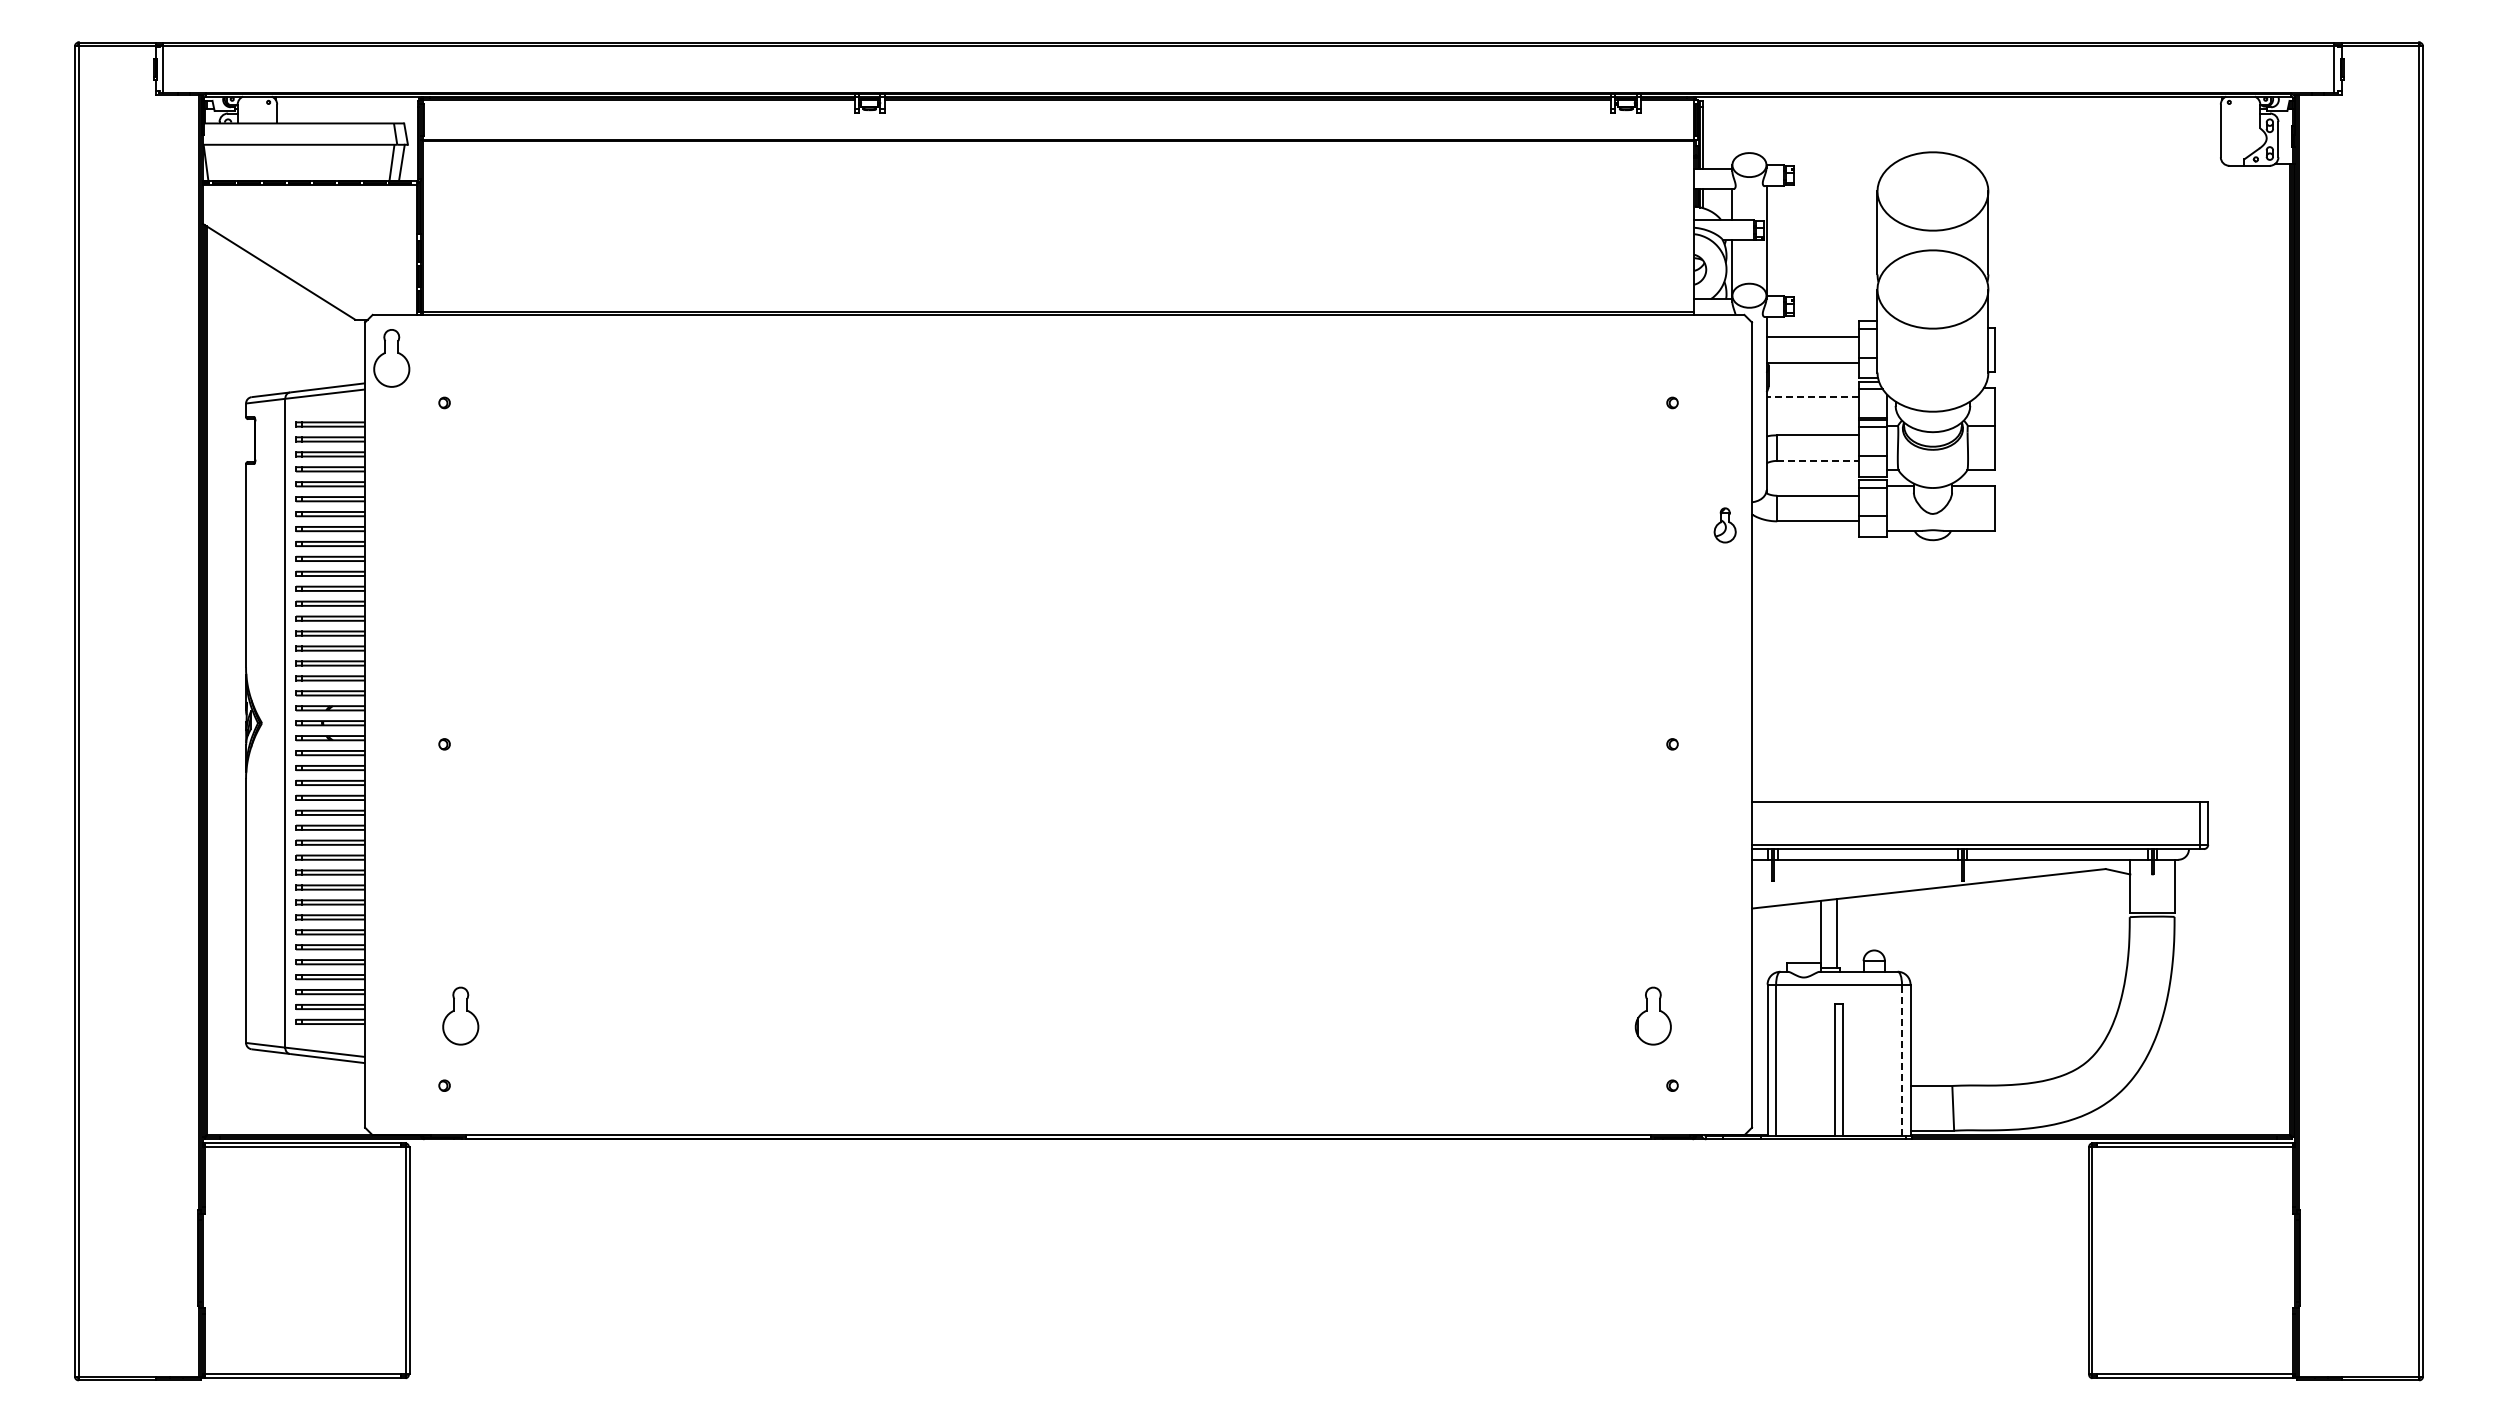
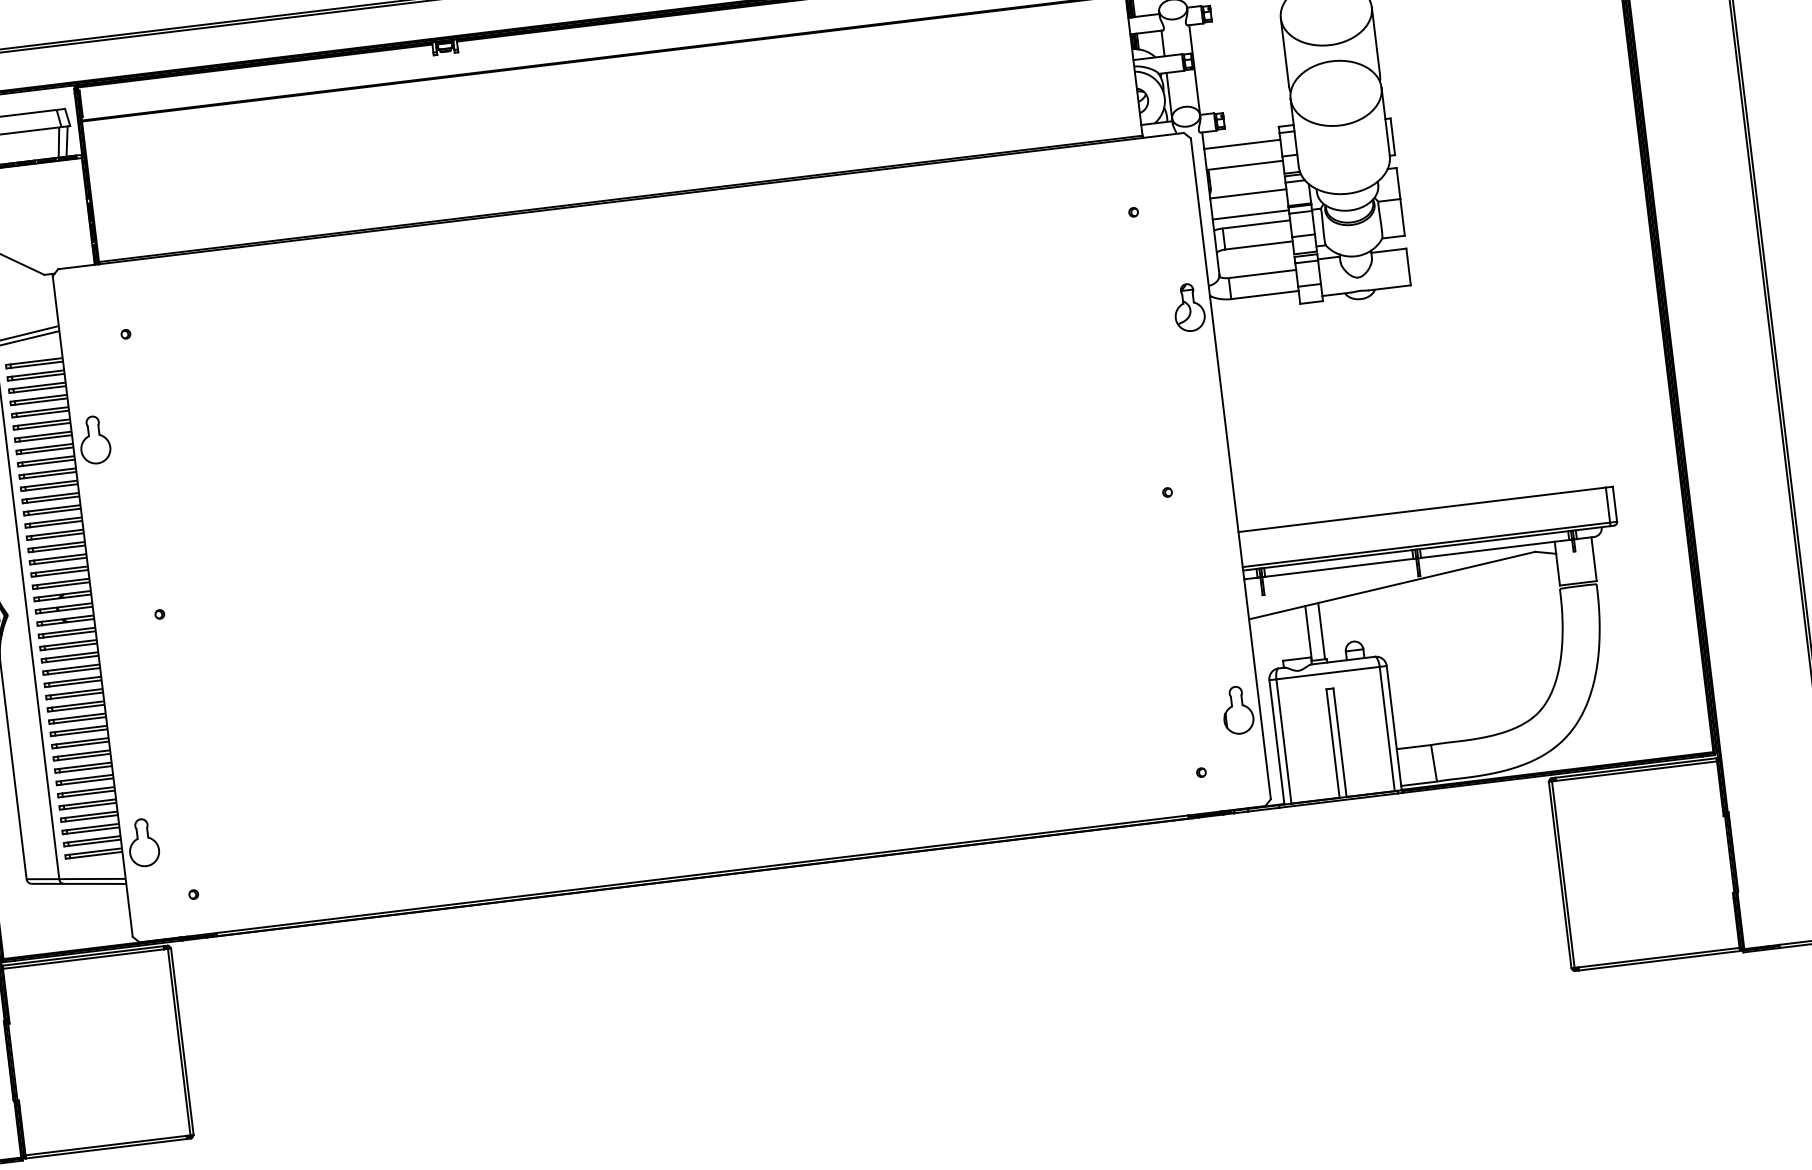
part: (391, 358) -> (94, 440), moved
line: (1812, 397) -> (1247, 193), dashed -> solid
line: (1812, 423) -> (1250, 215), added
line: (1818, 460) -> (1259, 245), dashed -> solid
part: (1724, 525) -> (1188, 307), size x1.67
part: (460, 1015) -> (143, 842), moved
part: (1652, 1015) -> (1237, 709), moved
line: (1902, 1060) -> (1387, 729), dashed -> solid

